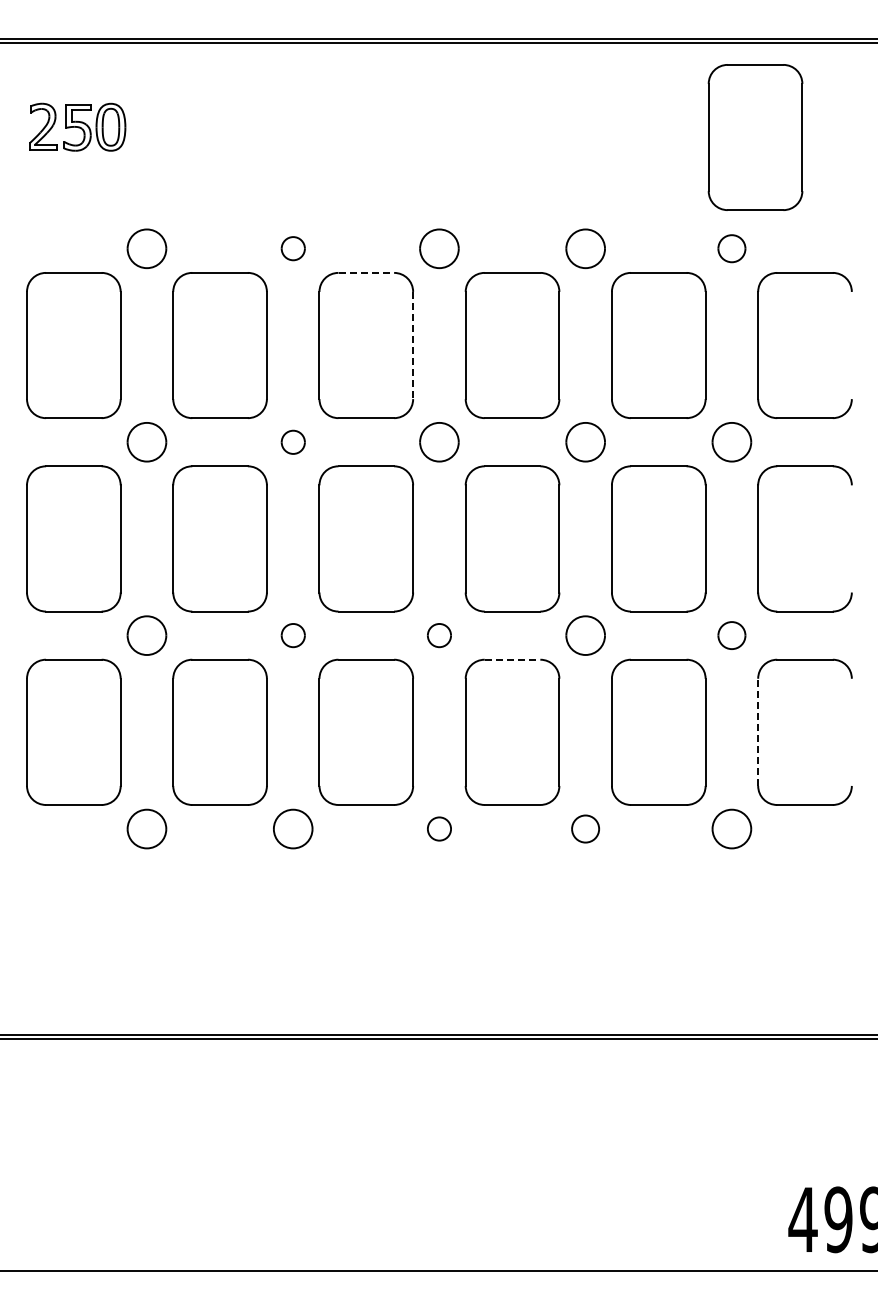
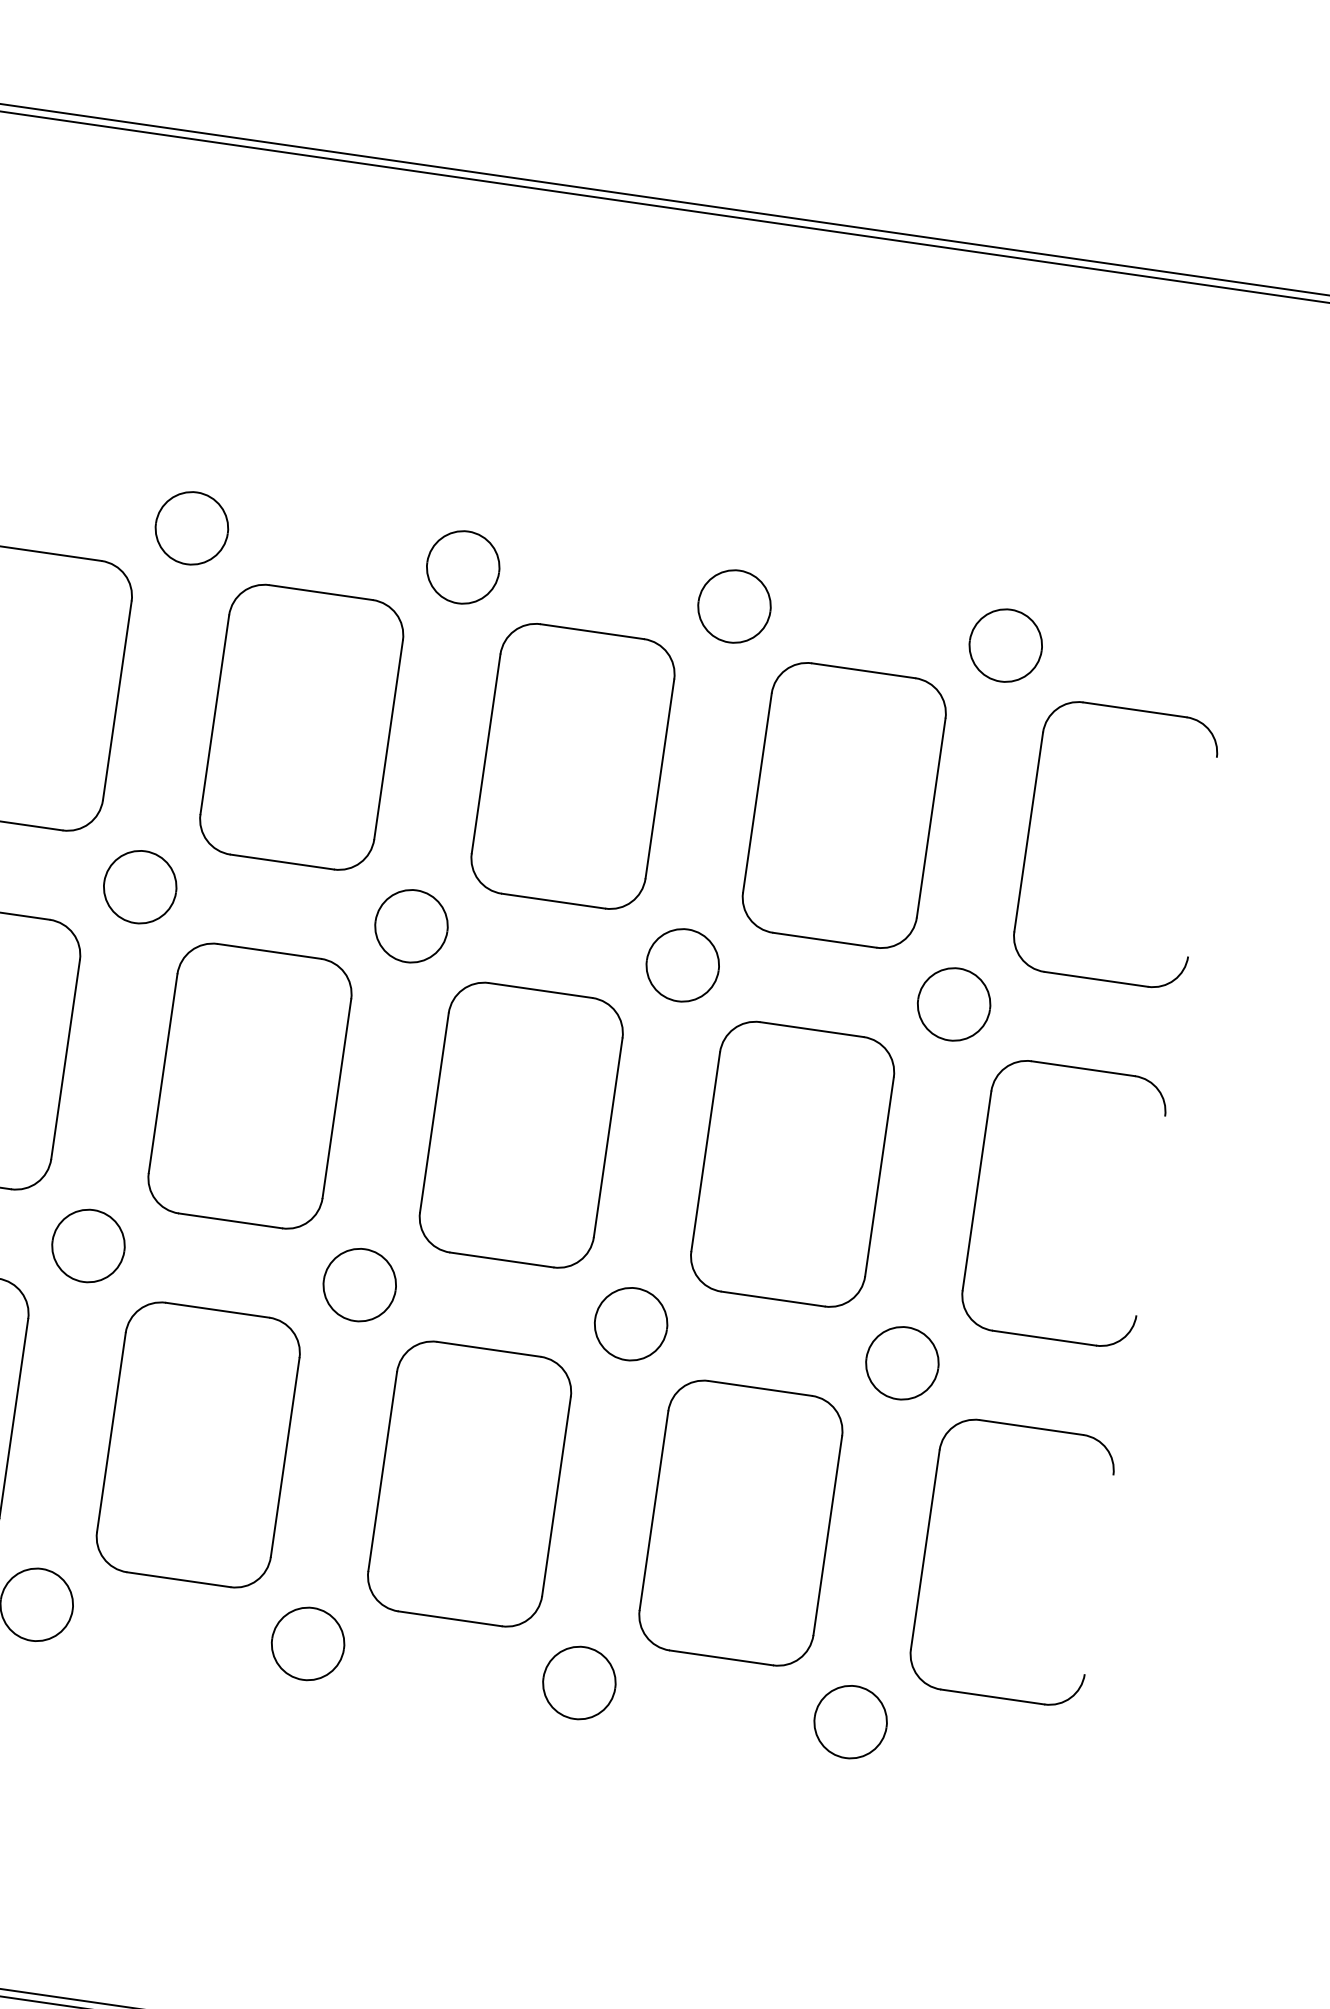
part: (755, 137) -> (1079, 445), removed
part: (293, 248) -> (192, 527), size x1.67
part: (731, 248) -> (1005, 644), size x1.43
line: (366, 272) -> (321, 591), dashed -> solid
line: (413, 345) -> (389, 739), dashed -> solid
part: (293, 442) -> (140, 887), size x1.67
part: (293, 635) -> (89, 1245), size x1.67
part: (439, 635) -> (359, 1284), size x1.67
part: (731, 635) -> (901, 1362), size x1.43
line: (512, 659) -> (488, 1348), dashed -> solid
line: (758, 732) -> (925, 1550), dashed -> solid
part: (439, 828) -> (308, 1642), size x1.67
part: (585, 828) -> (579, 1681), size x1.43

